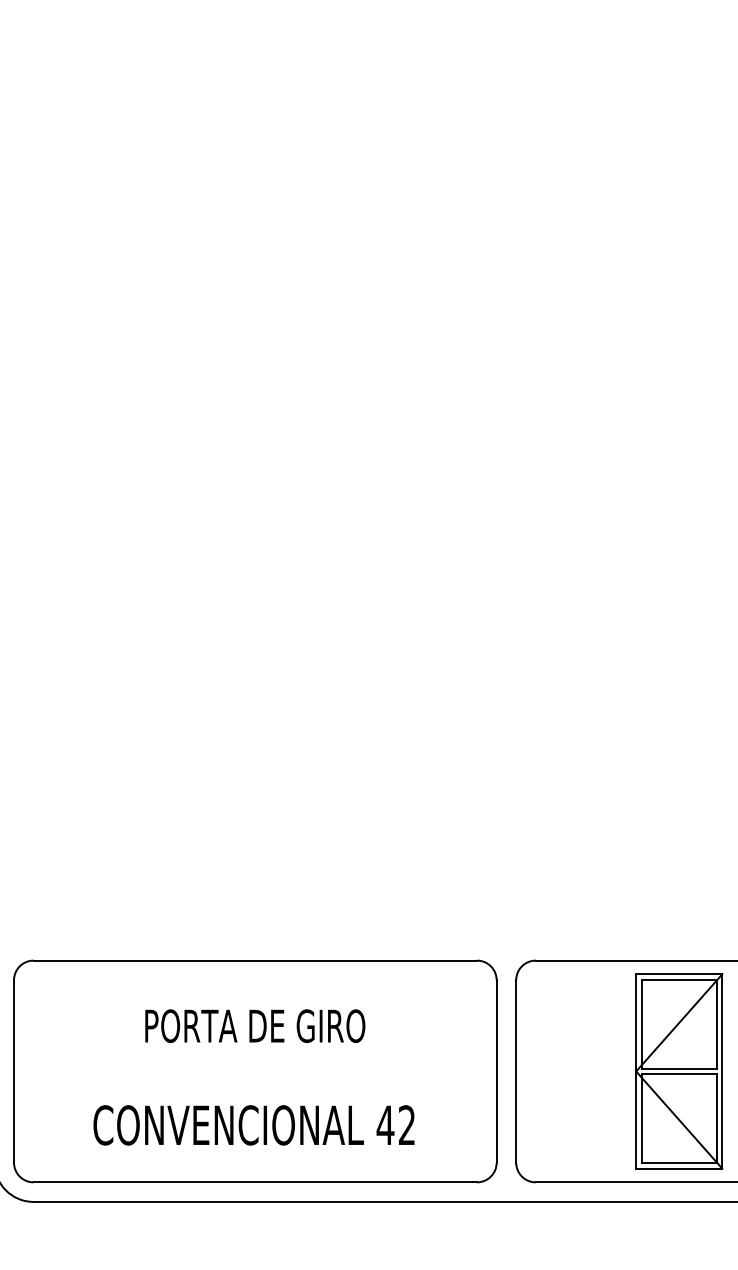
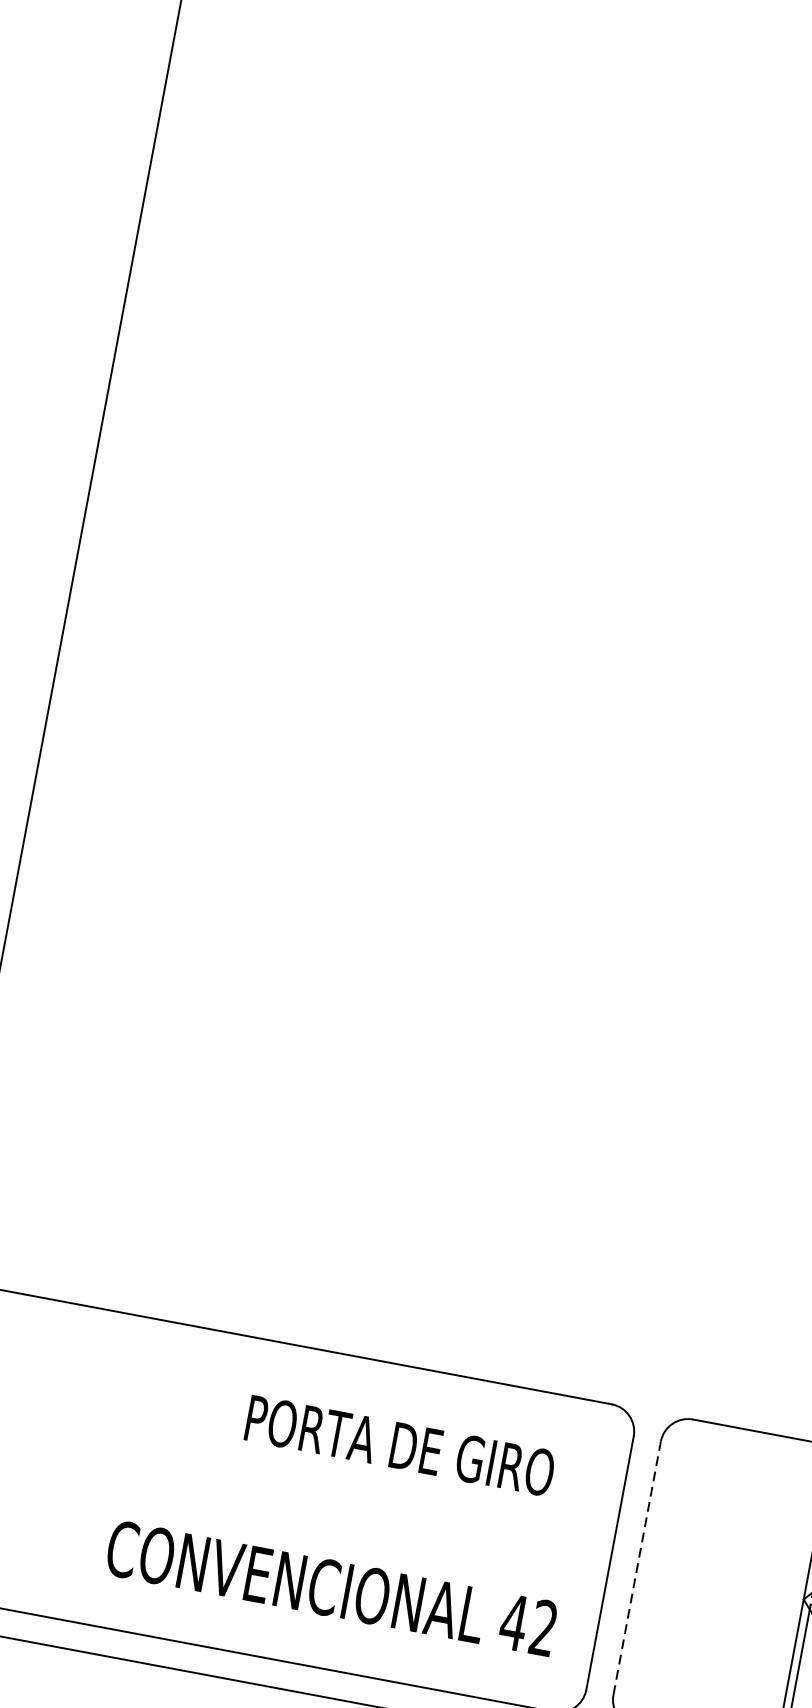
text: (255, 1025) -> (400, 1445), moved
line: (516, 1070) -> (637, 1567), solid -> dashed
text: (253, 1125) -> (330, 1588), moved

